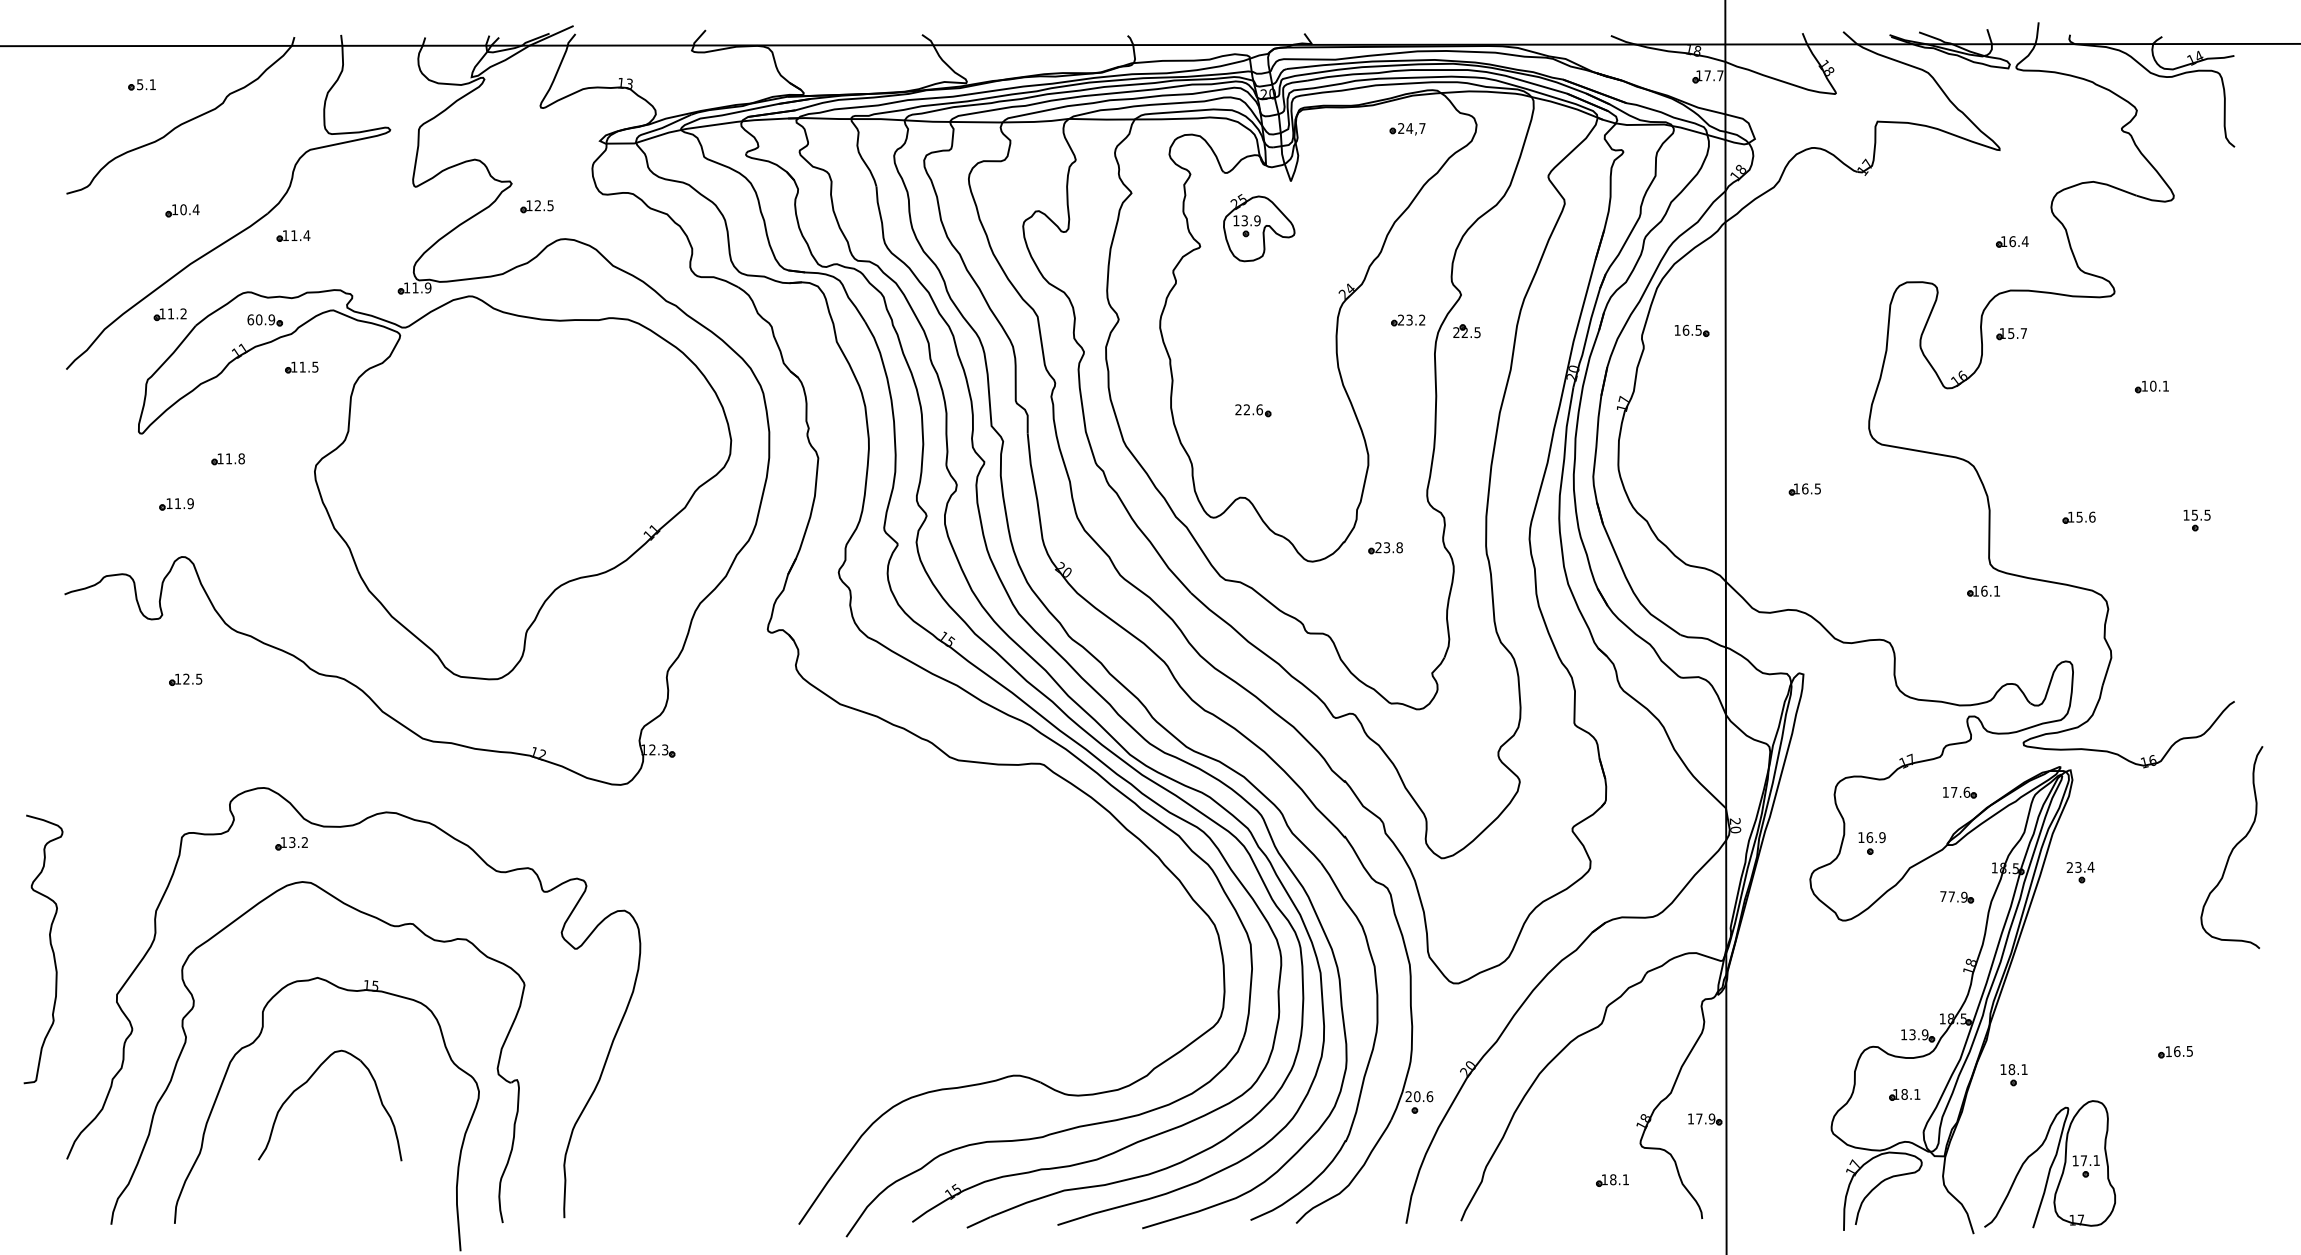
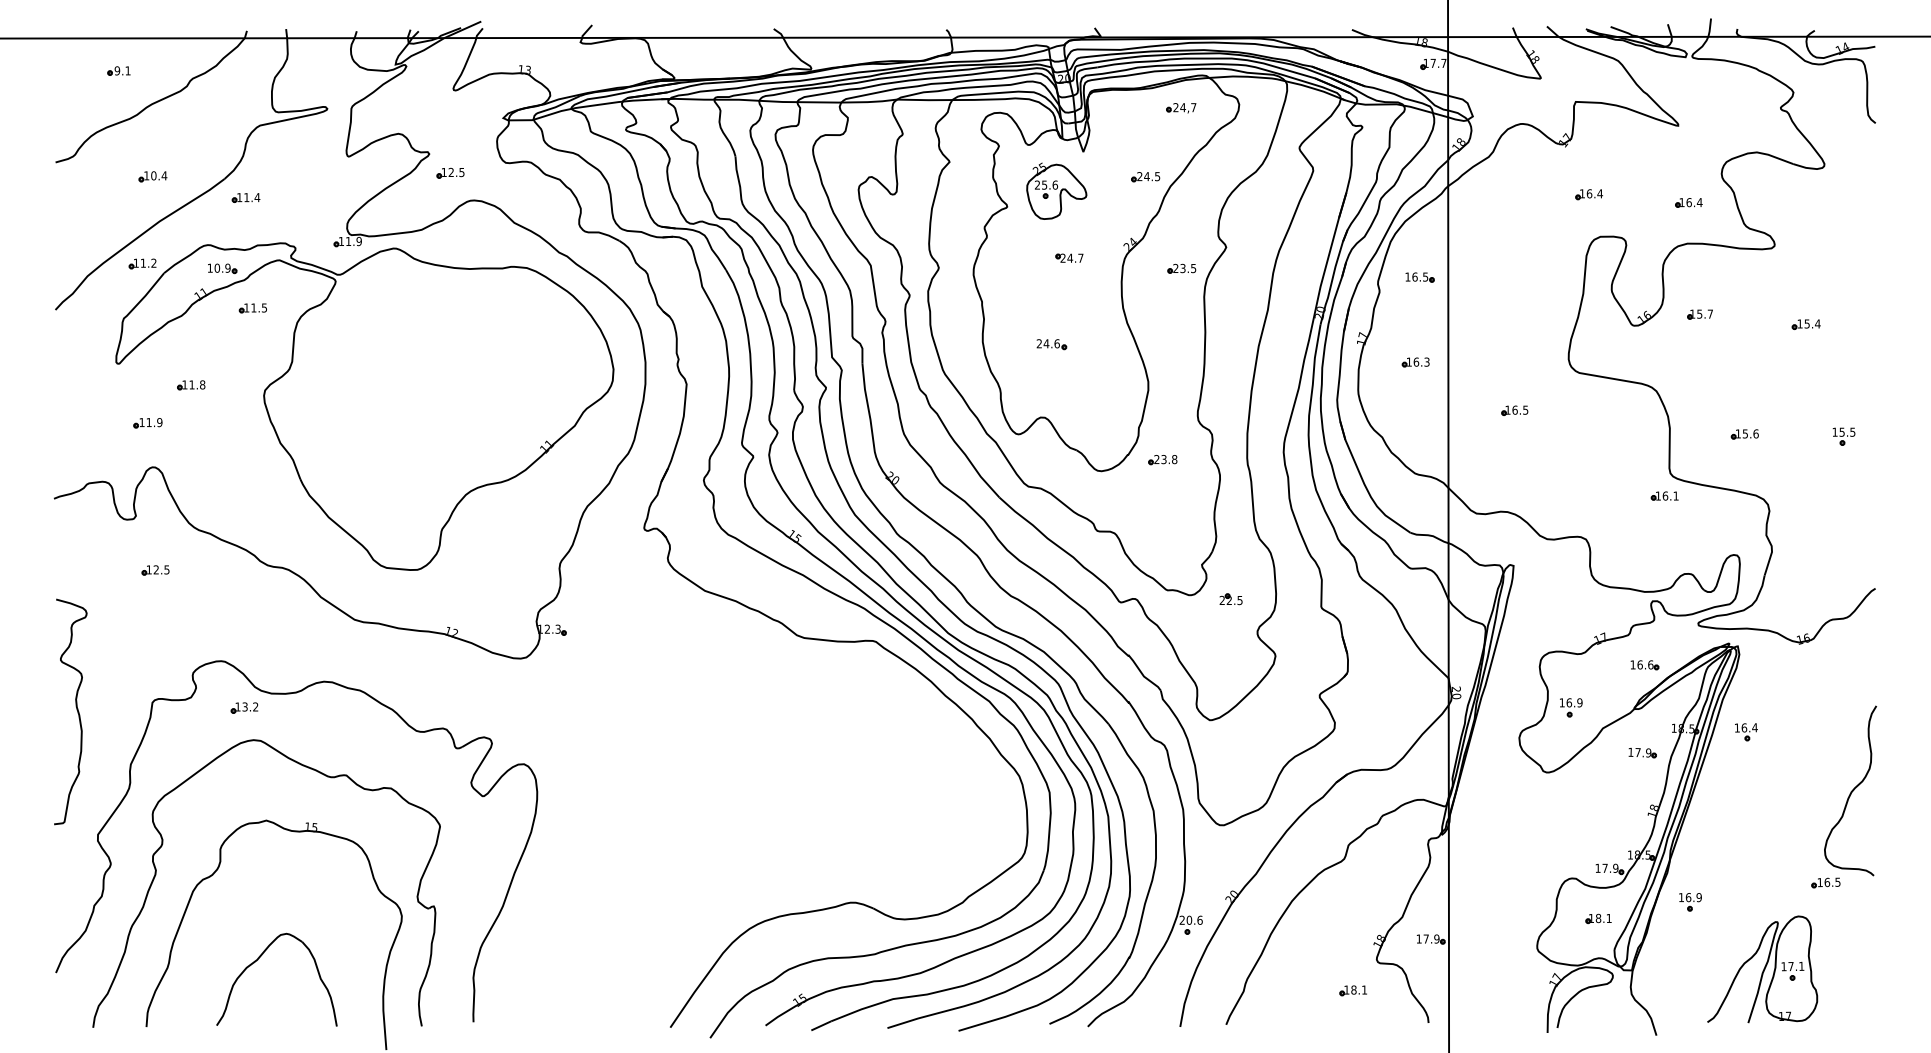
text: (139, 84) -> (116, 70), 5.1 -> 9.1
part: (1364, 211) -> (1145, 177), added
text: (1246, 220) -> (1046, 184), 13.9 -> 25.6
part: (1893, 231) -> (1589, 194), added
part: (1273, 307) -> (1068, 257), added
text: (250, 319) -> (210, 267), 60.9 -> 10.9
text: (1422, 319) -> (1193, 267), 23.2 -> 23.5
part: (1466, 331) -> (1230, 599), moved
part: (2011, 334) -> (1699, 314), moved
text: (2159, 385) -> (1812, 323), 10.1 -> 15.4
text: (1246, 409) -> (1046, 343), 22.6 -> 24.6
part: (1686, 431) -> (1415, 361), added
text: (1954, 791) -> (1640, 664), 17.6 -> 16.6
curve: (2232, 848) -> (1851, 791), moved
text: (2073, 867) -> (1740, 727), 23.4 -> 16.4
text: (1943, 896) -> (1631, 752), 77.9 -> 17.9
curve: (50, 946) -> (76, 709), moved
text: (1912, 1034) -> (1605, 868), 13.9 -> 17.9
text: (2017, 1069) -> (1693, 897), 18.1 -> 16.9
part: (307, 1082) -> (257, 960), moved
part: (2049, 1164) -> (1762, 969), moved

